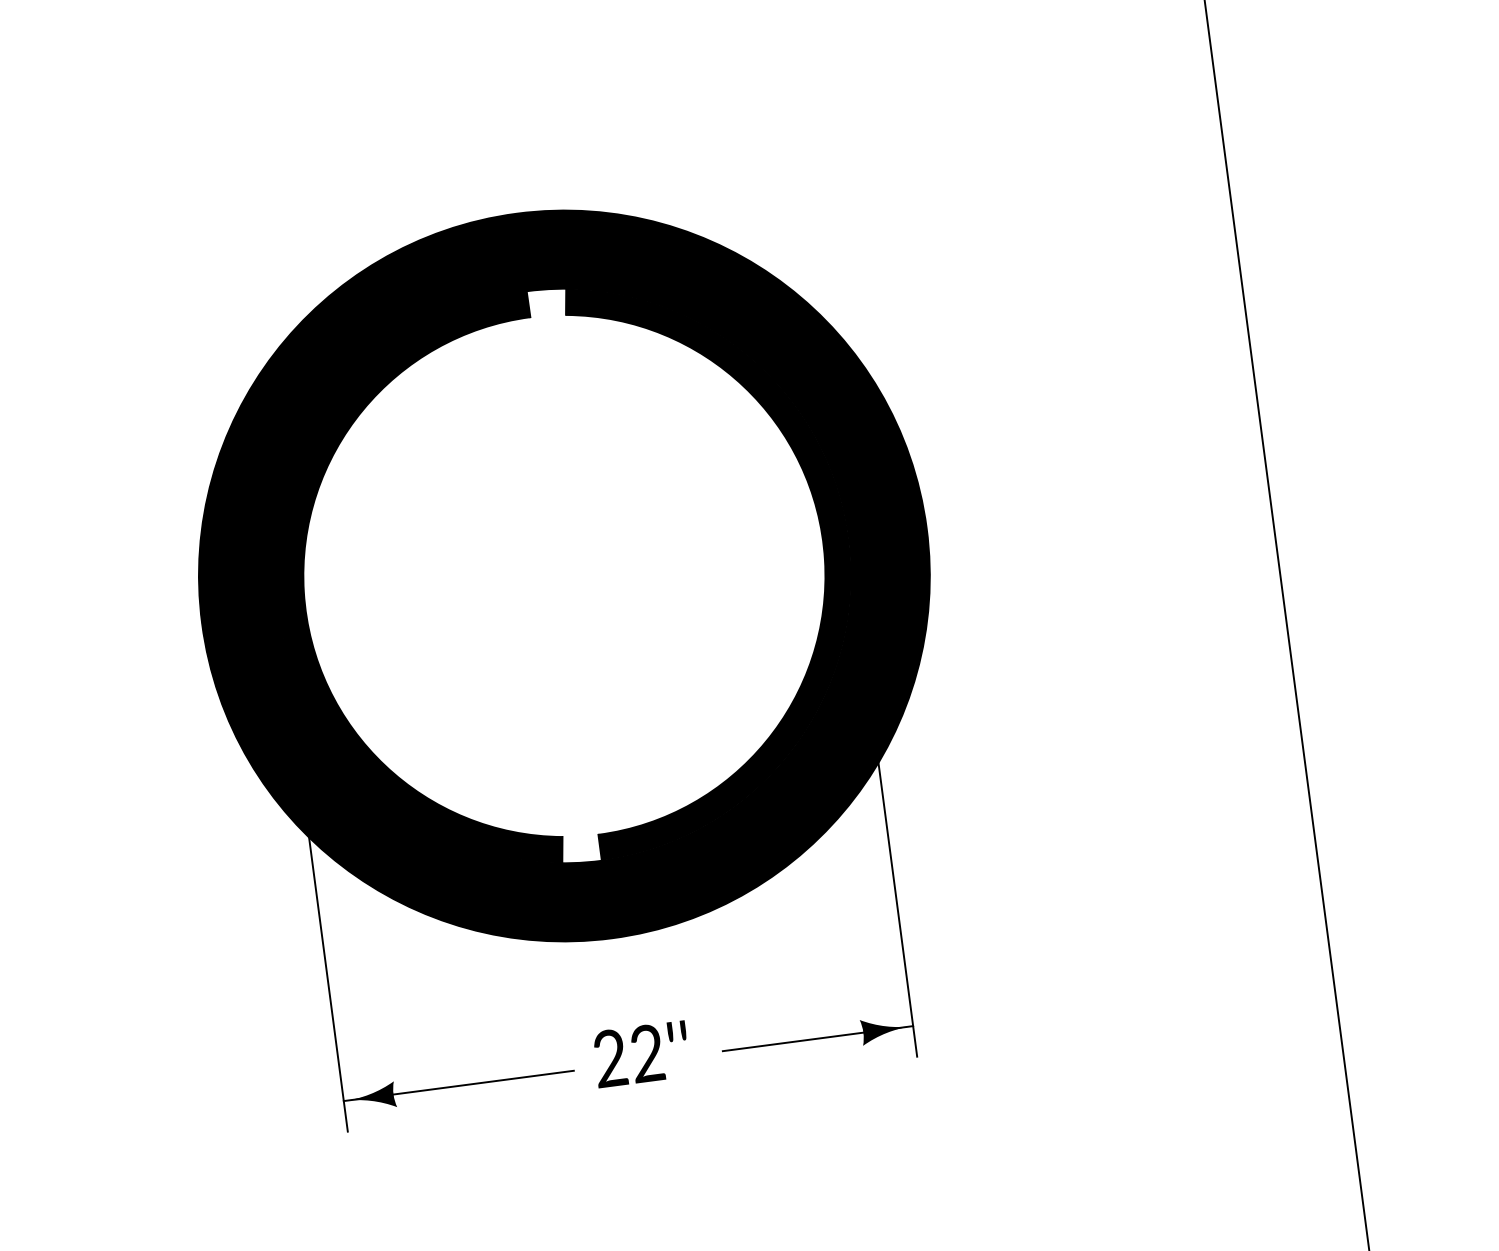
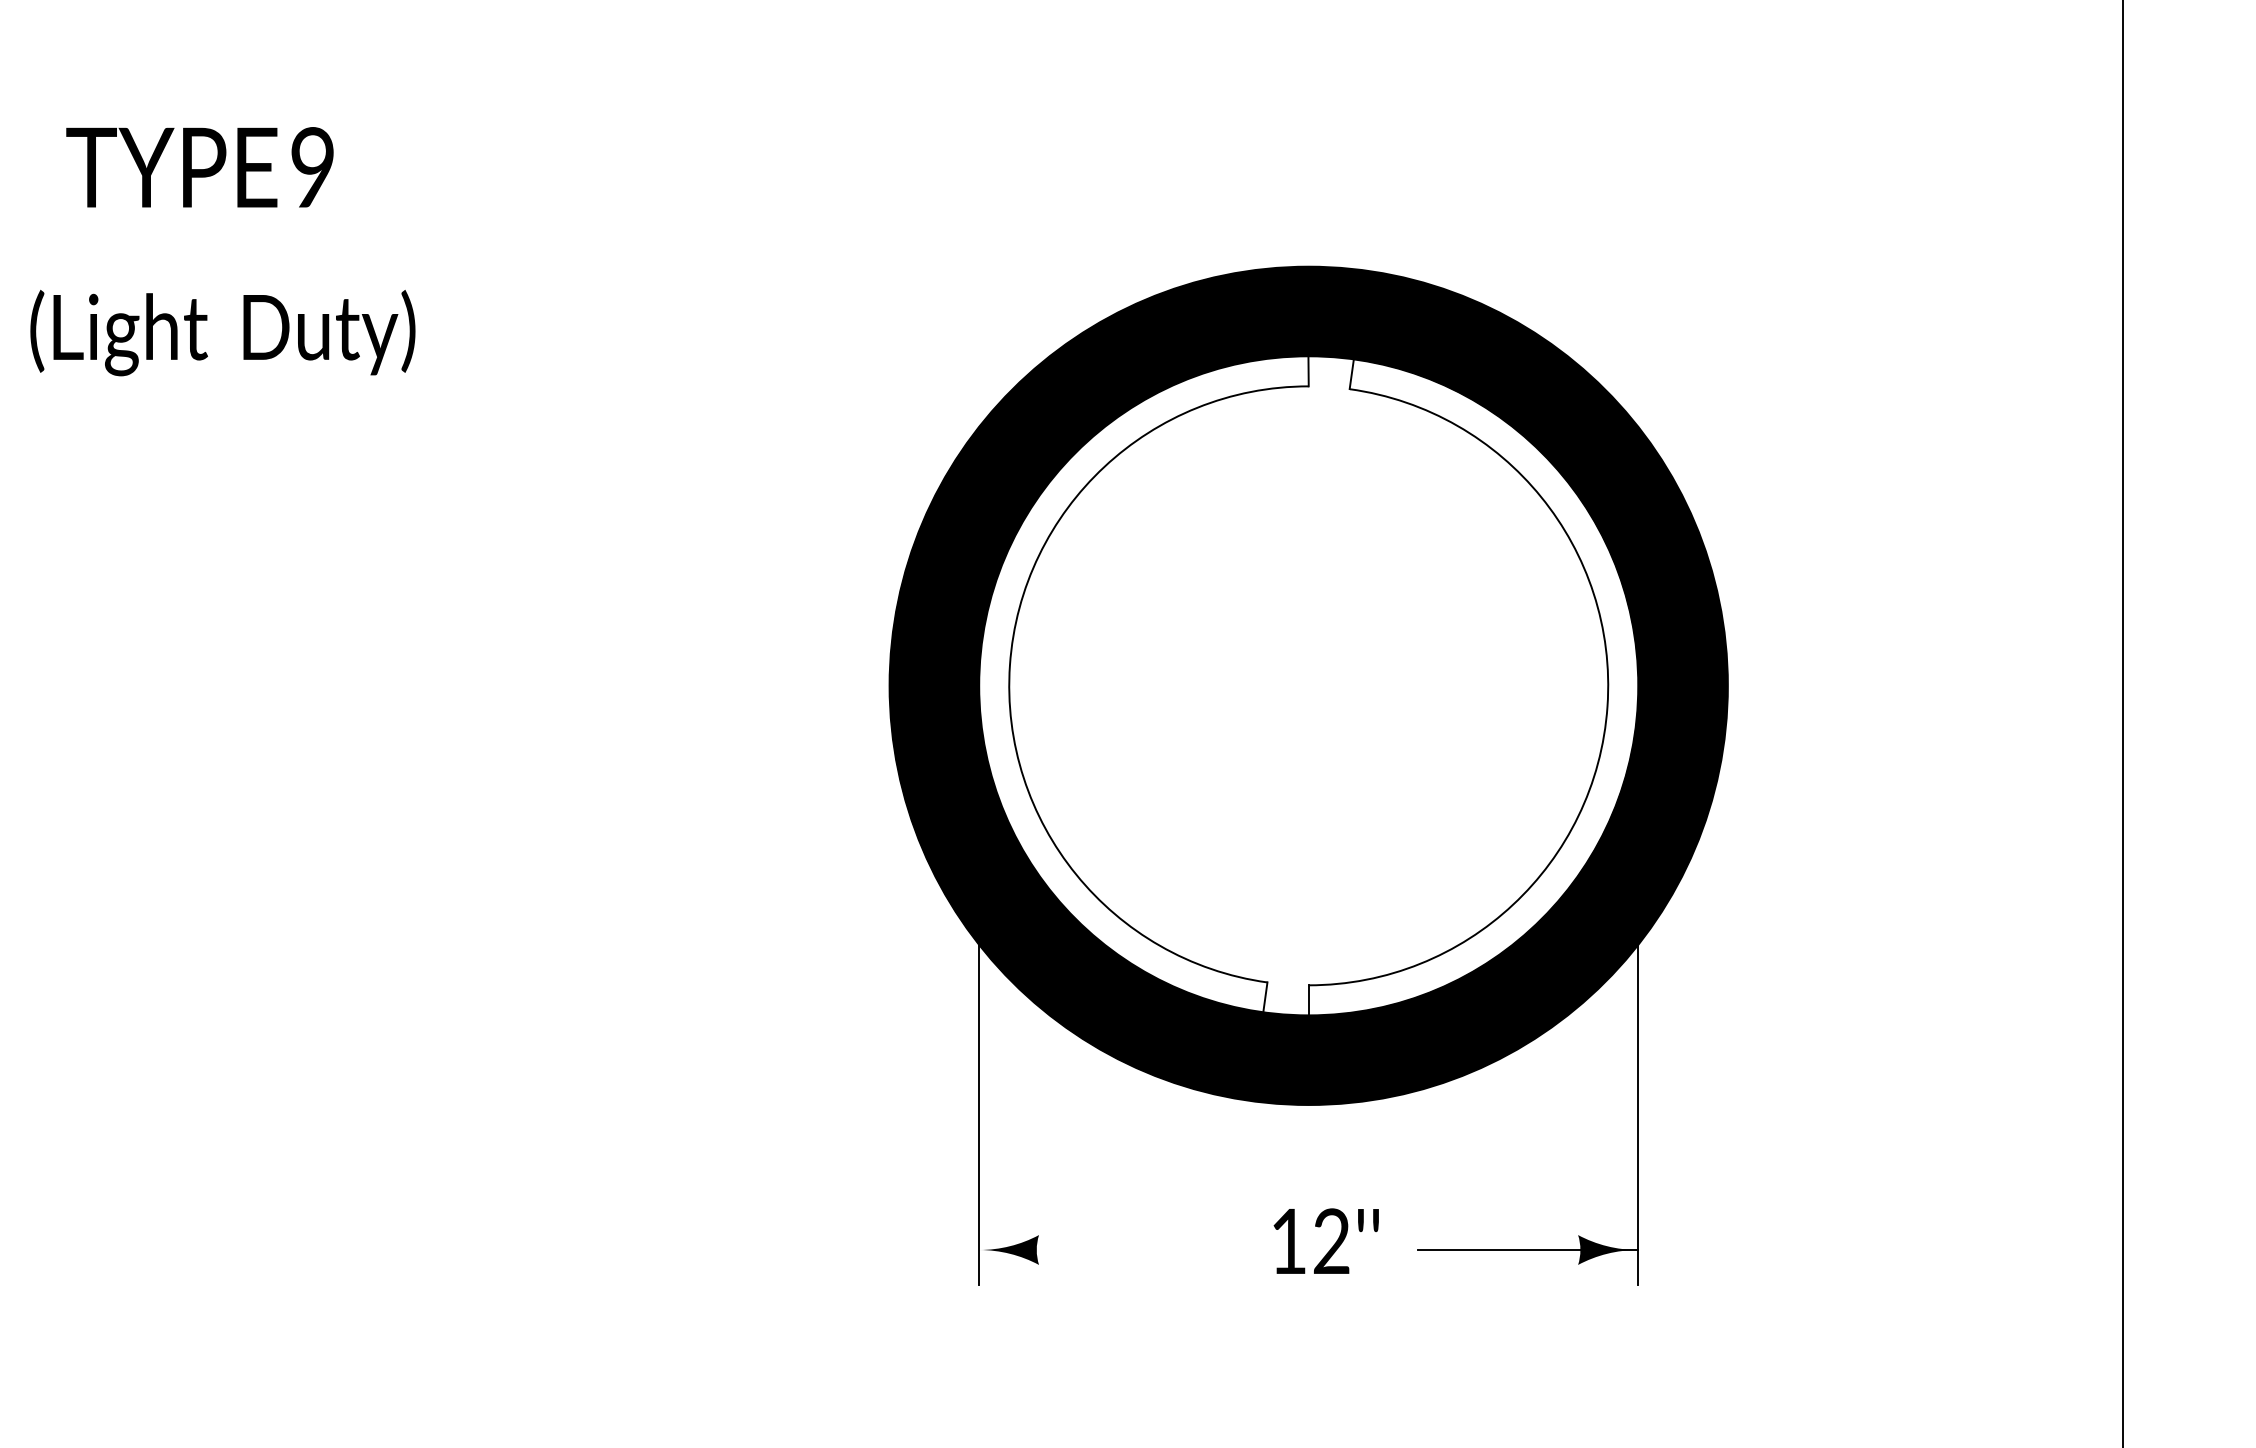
fill: (706, 558) -> (1472, 687), removed
fill: (421, 593) -> (1143, 684), removed
text: (610, 1057) -> (1288, 1240), 22'' -> 12''
line: (459, 1086) -> (1112, 1250), removed

